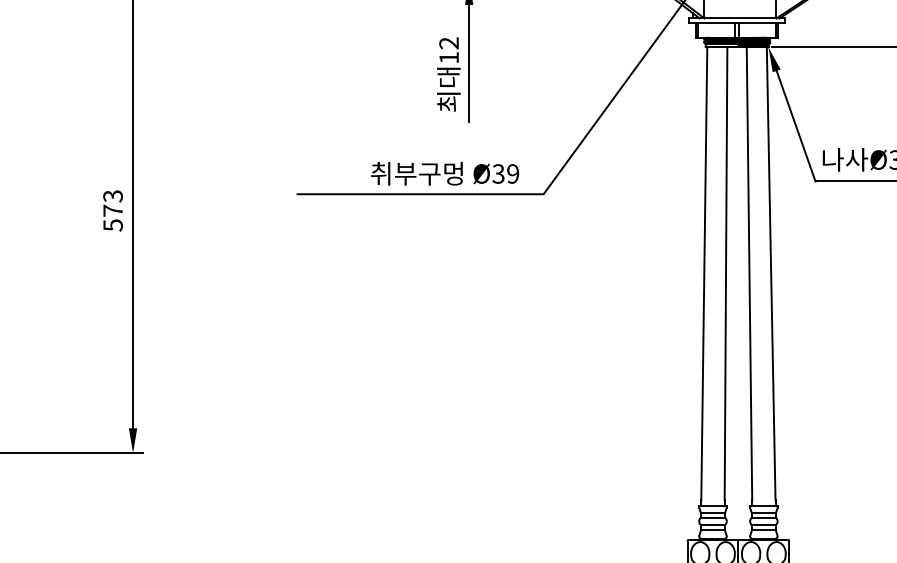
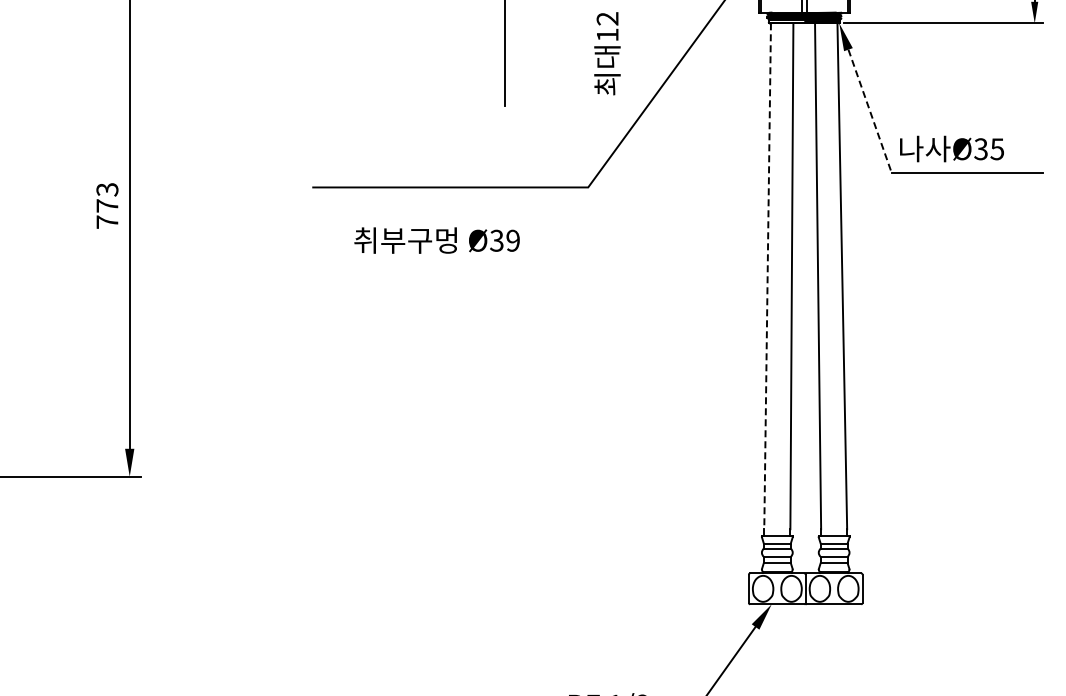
text: (448, 74) -> (607, 53), moved
line: (796, 126) -> (870, 111), solid -> dashed
text: (444, 173) -> (436, 240), moved
text: (113, 225) -> (107, 222), 573 -> 773
line: (704, 274) -> (767, 276), solid -> dashed

